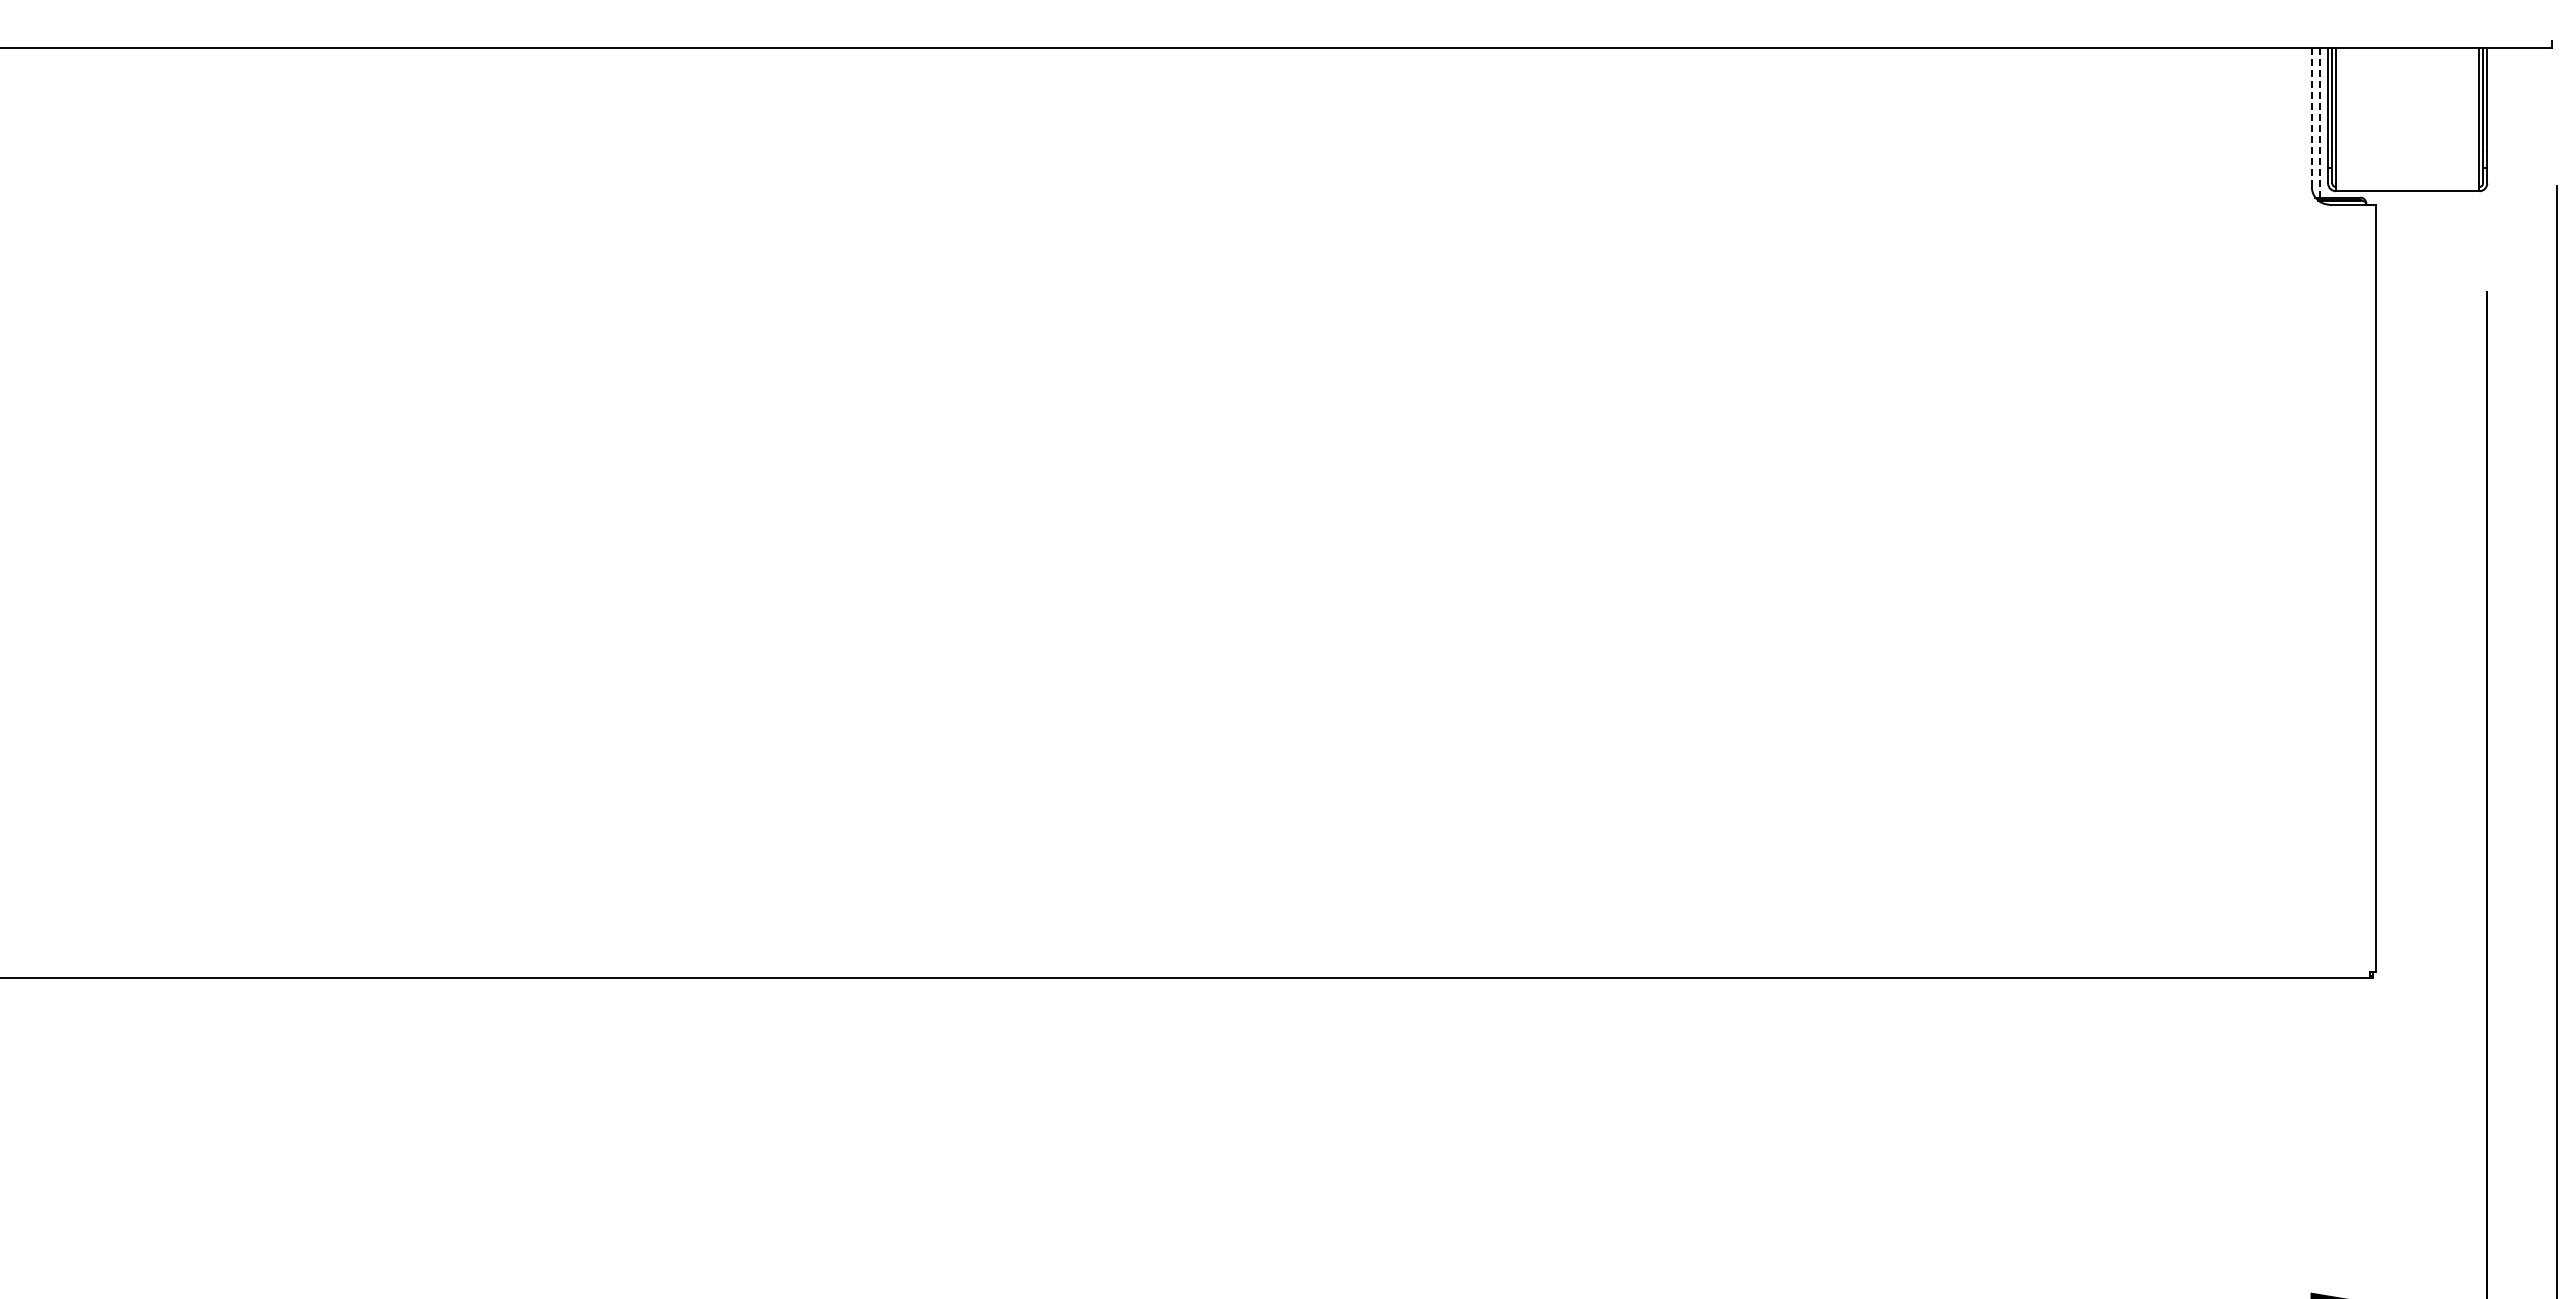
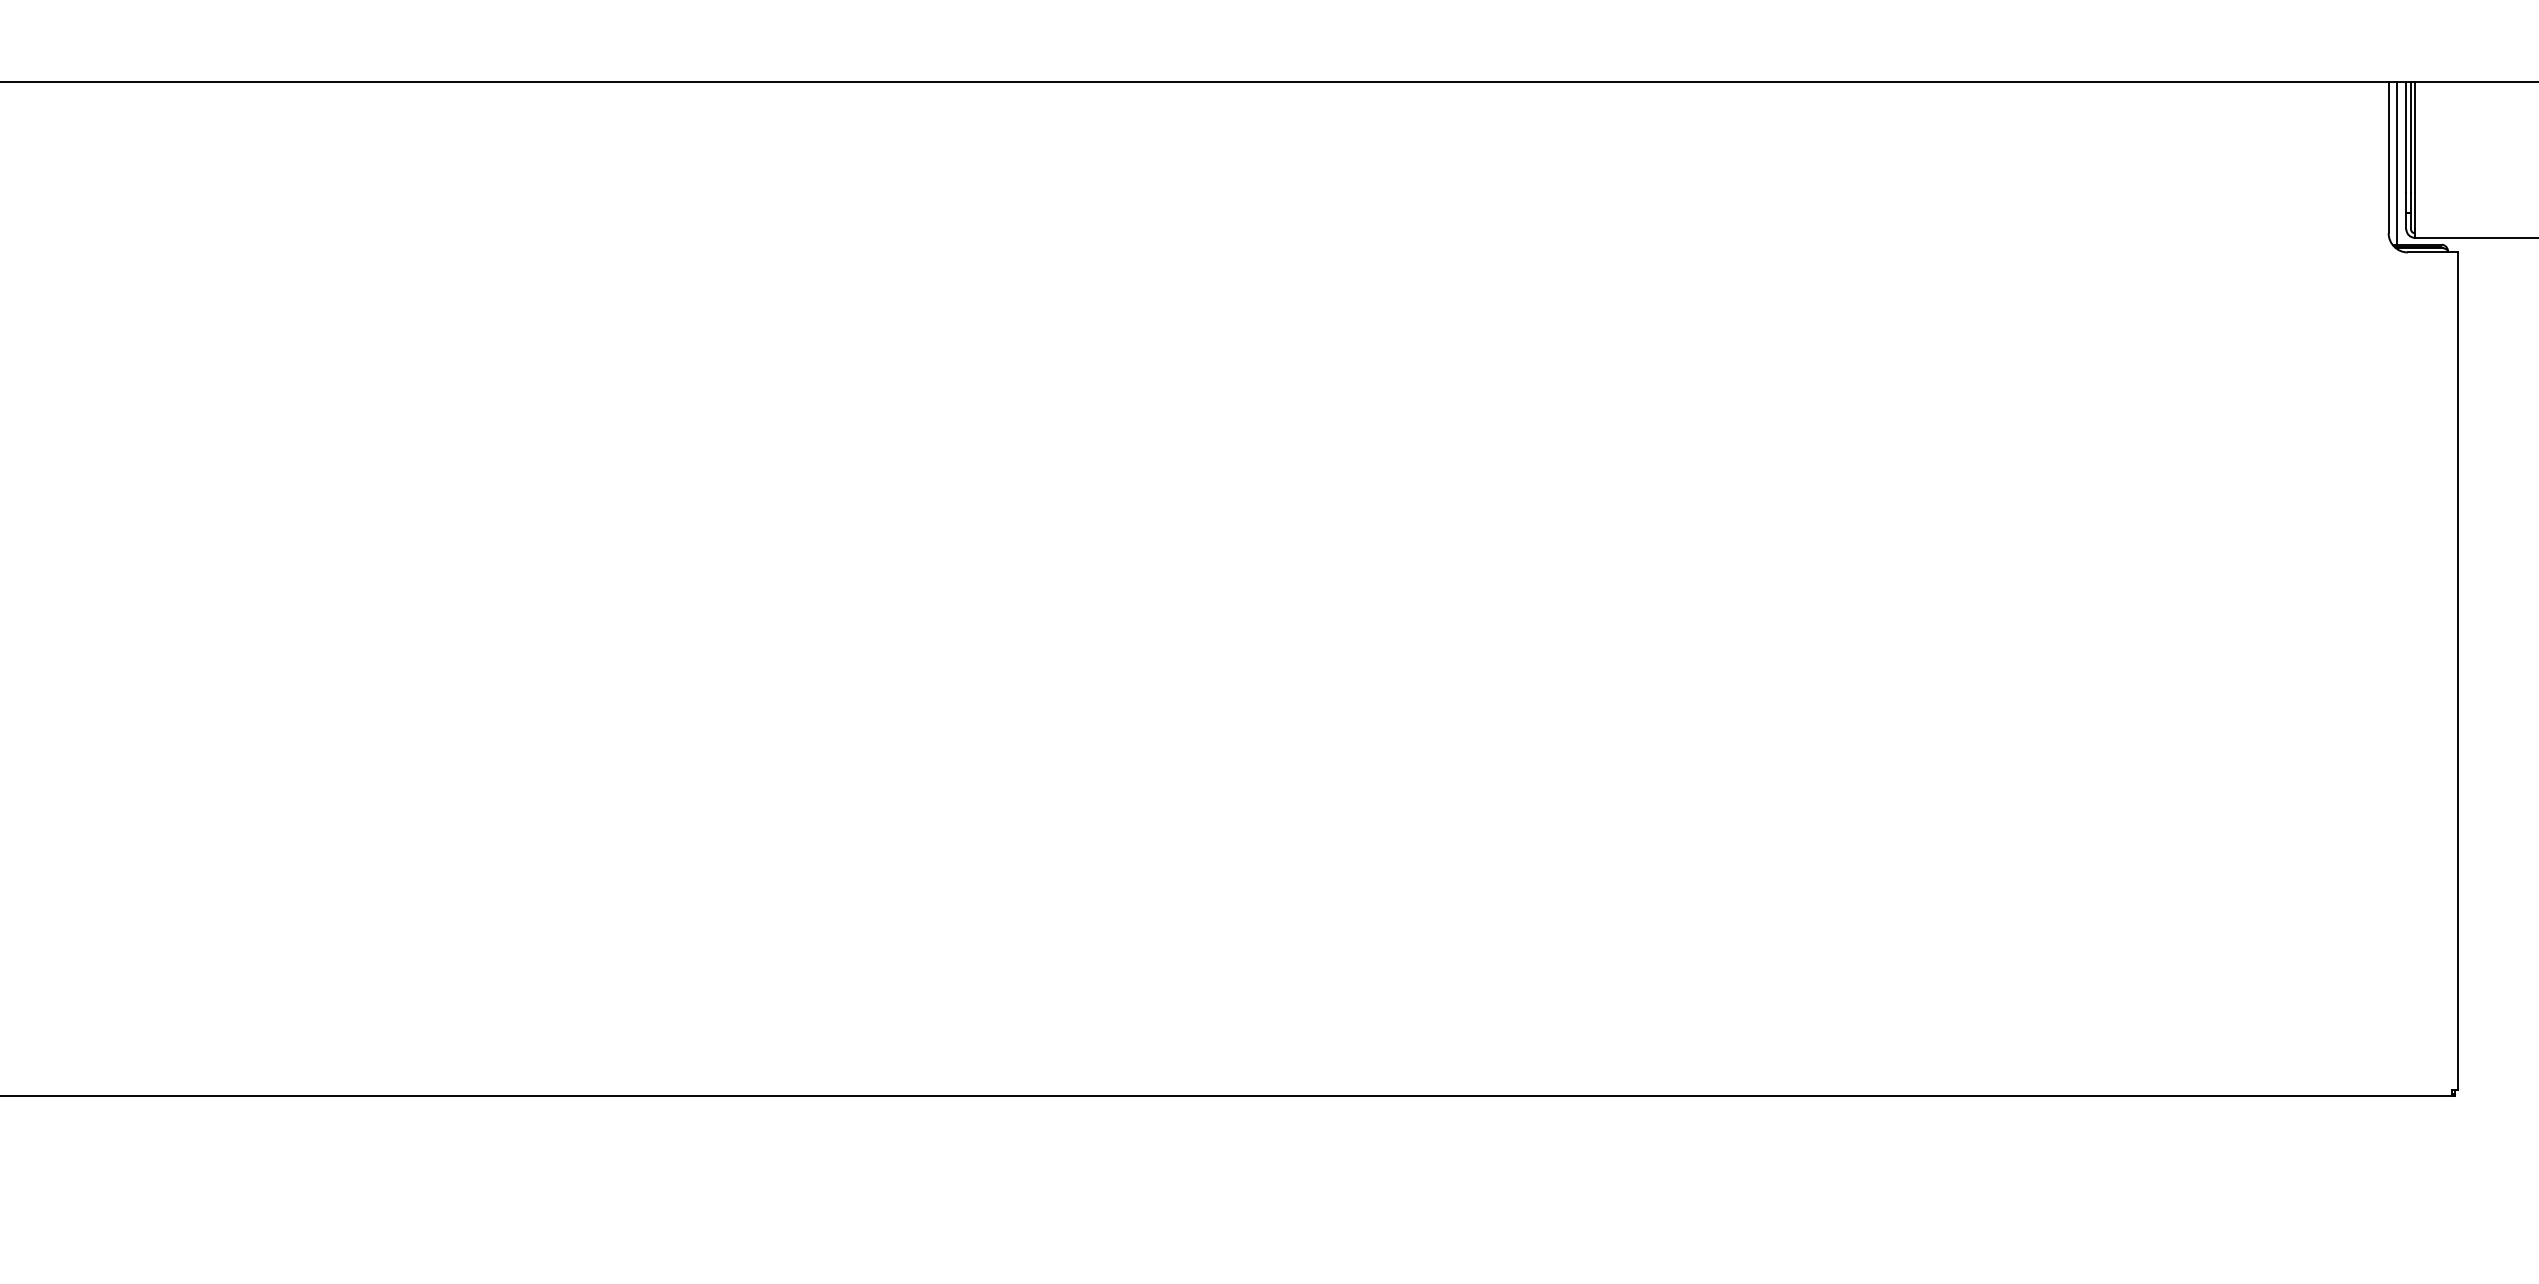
line: (2311, 117) -> (2388, 157), dashed -> solid
line: (2319, 122) -> (2396, 162), dashed -> solid

